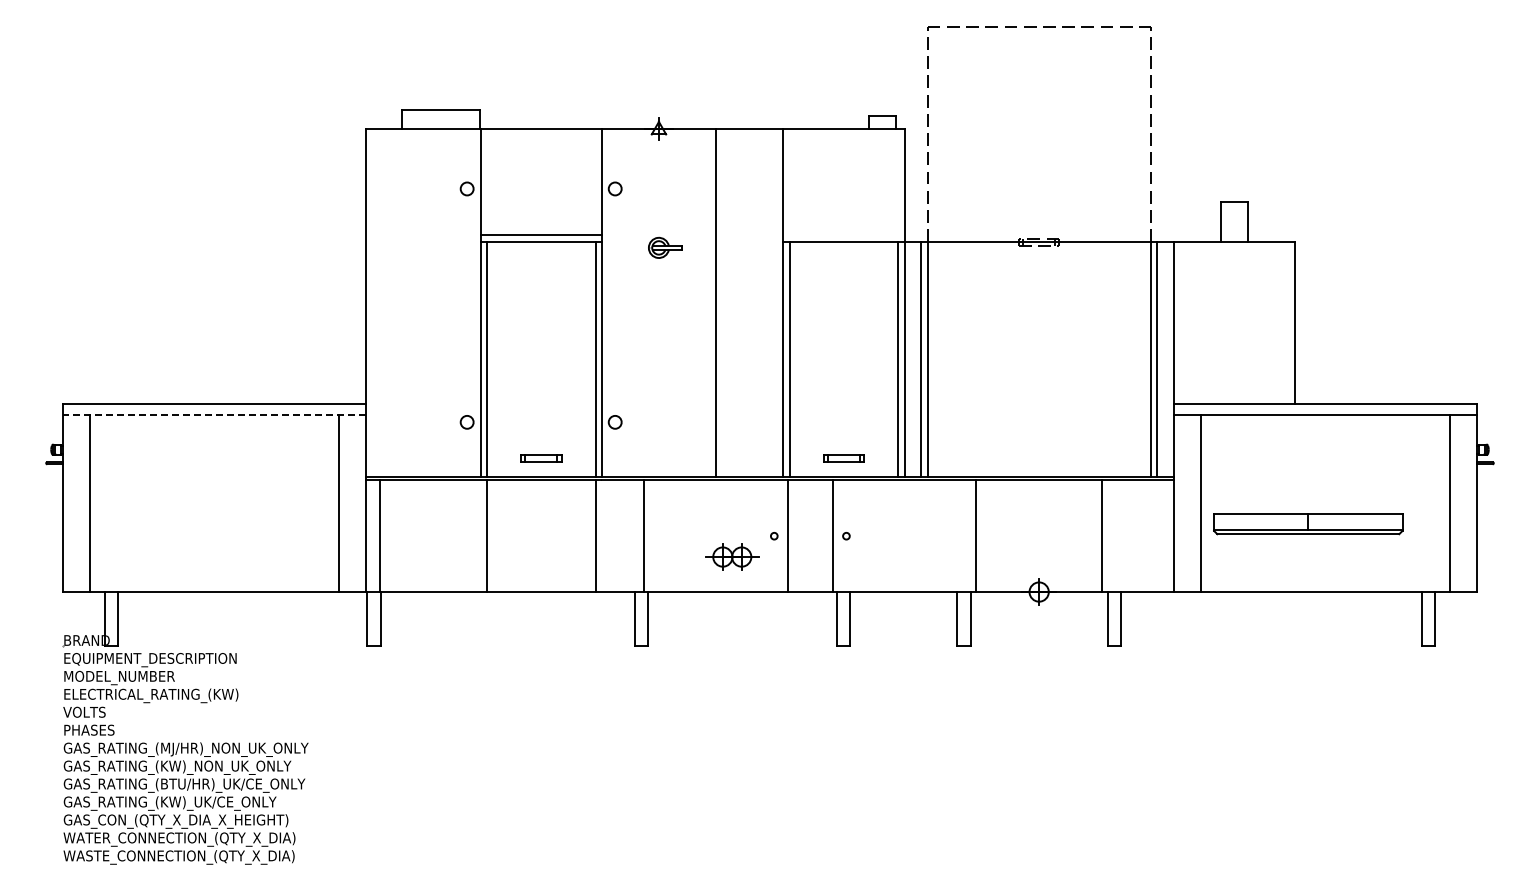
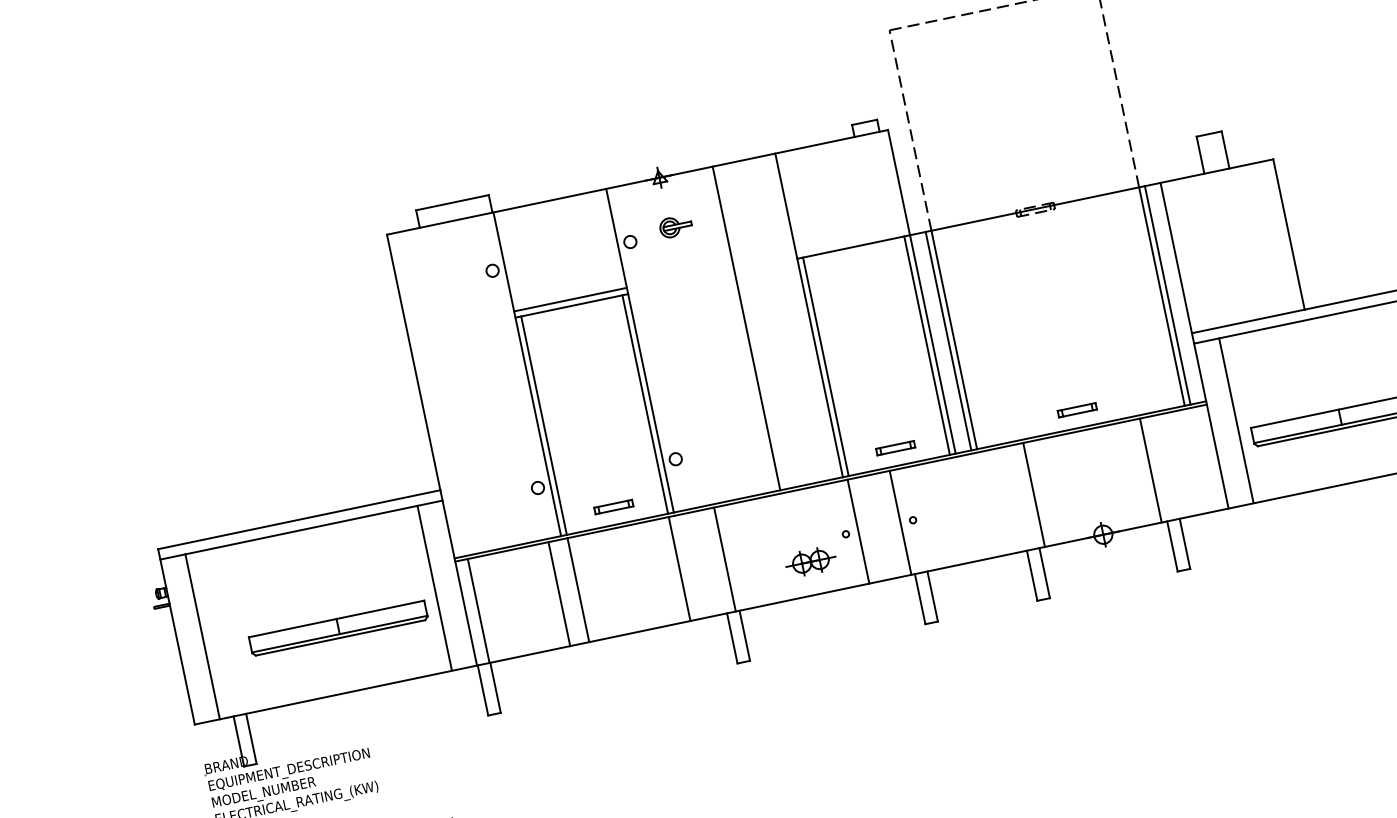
part: (665, 247) -> (675, 226), moved
line: (214, 414) -> (301, 529), dashed -> solid
part: (1038, 458) -> (1076, 410), added
part: (231, 524) -> (338, 628), added
line: (466, 536) -> (559, 594), added

